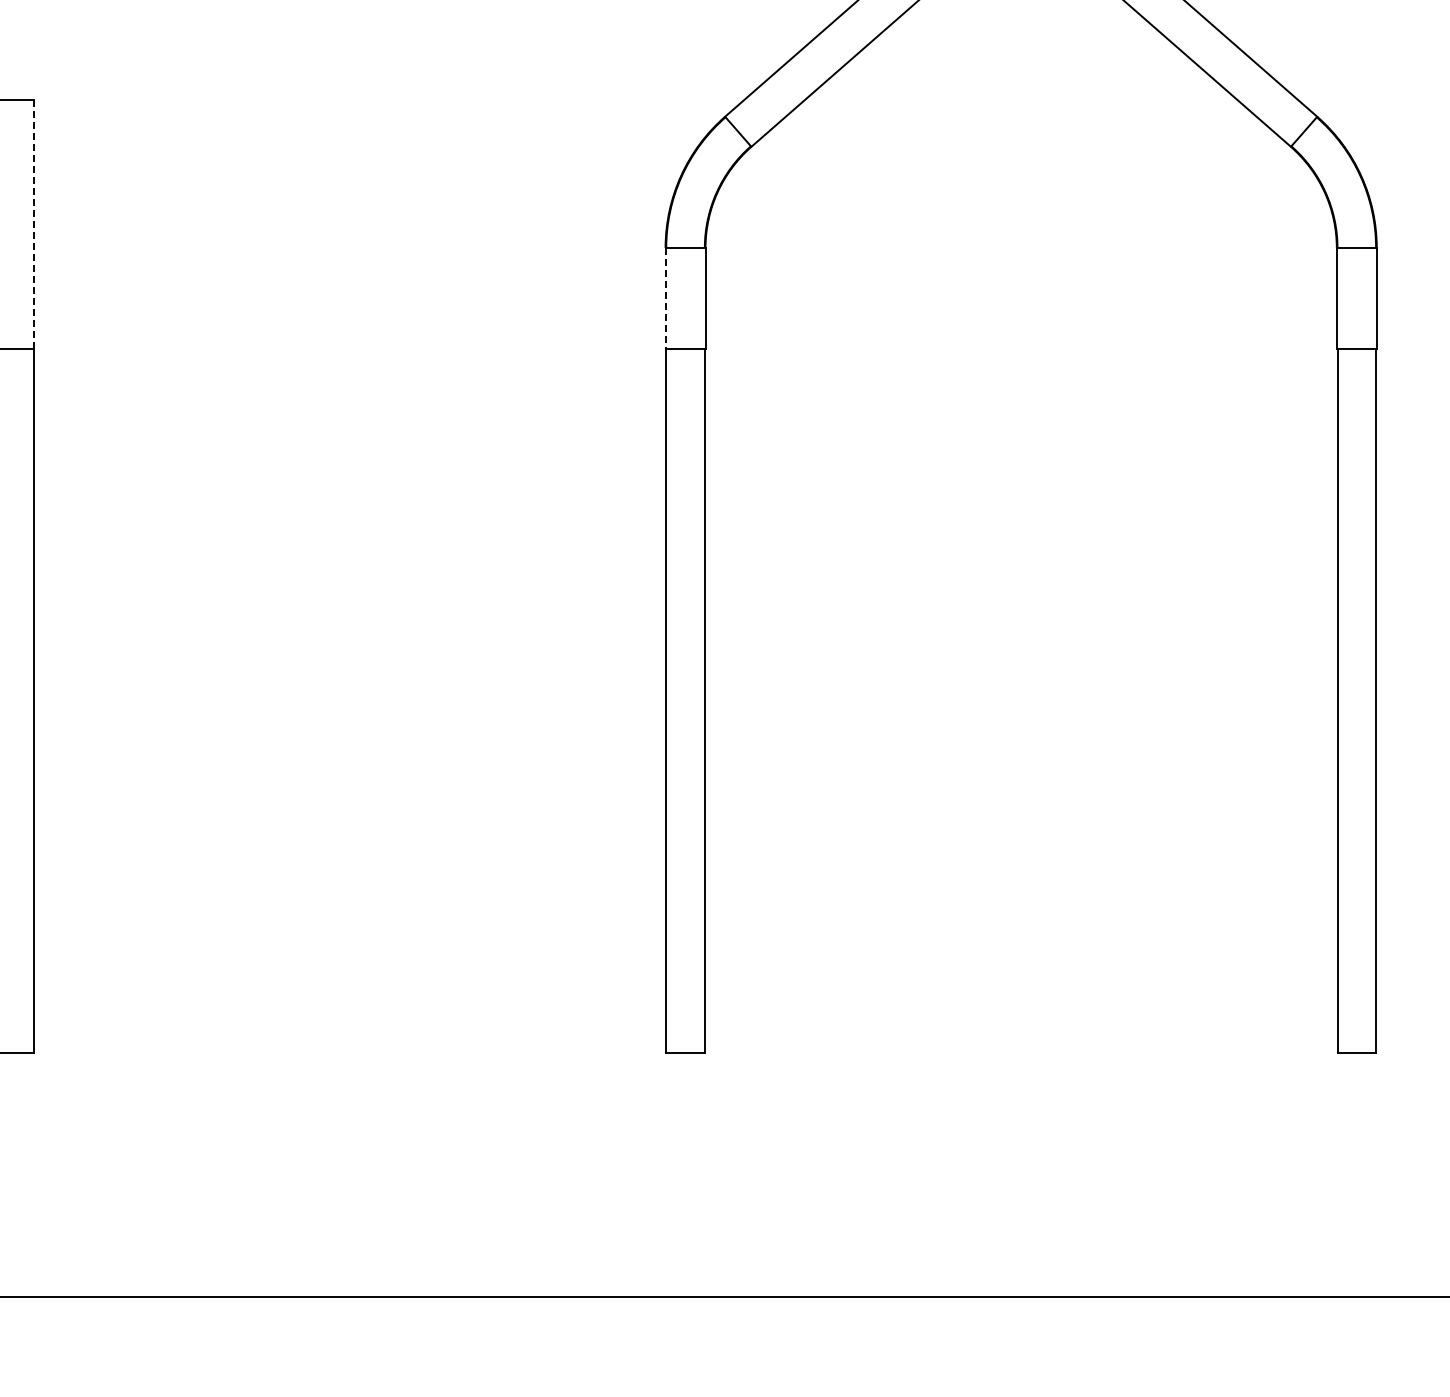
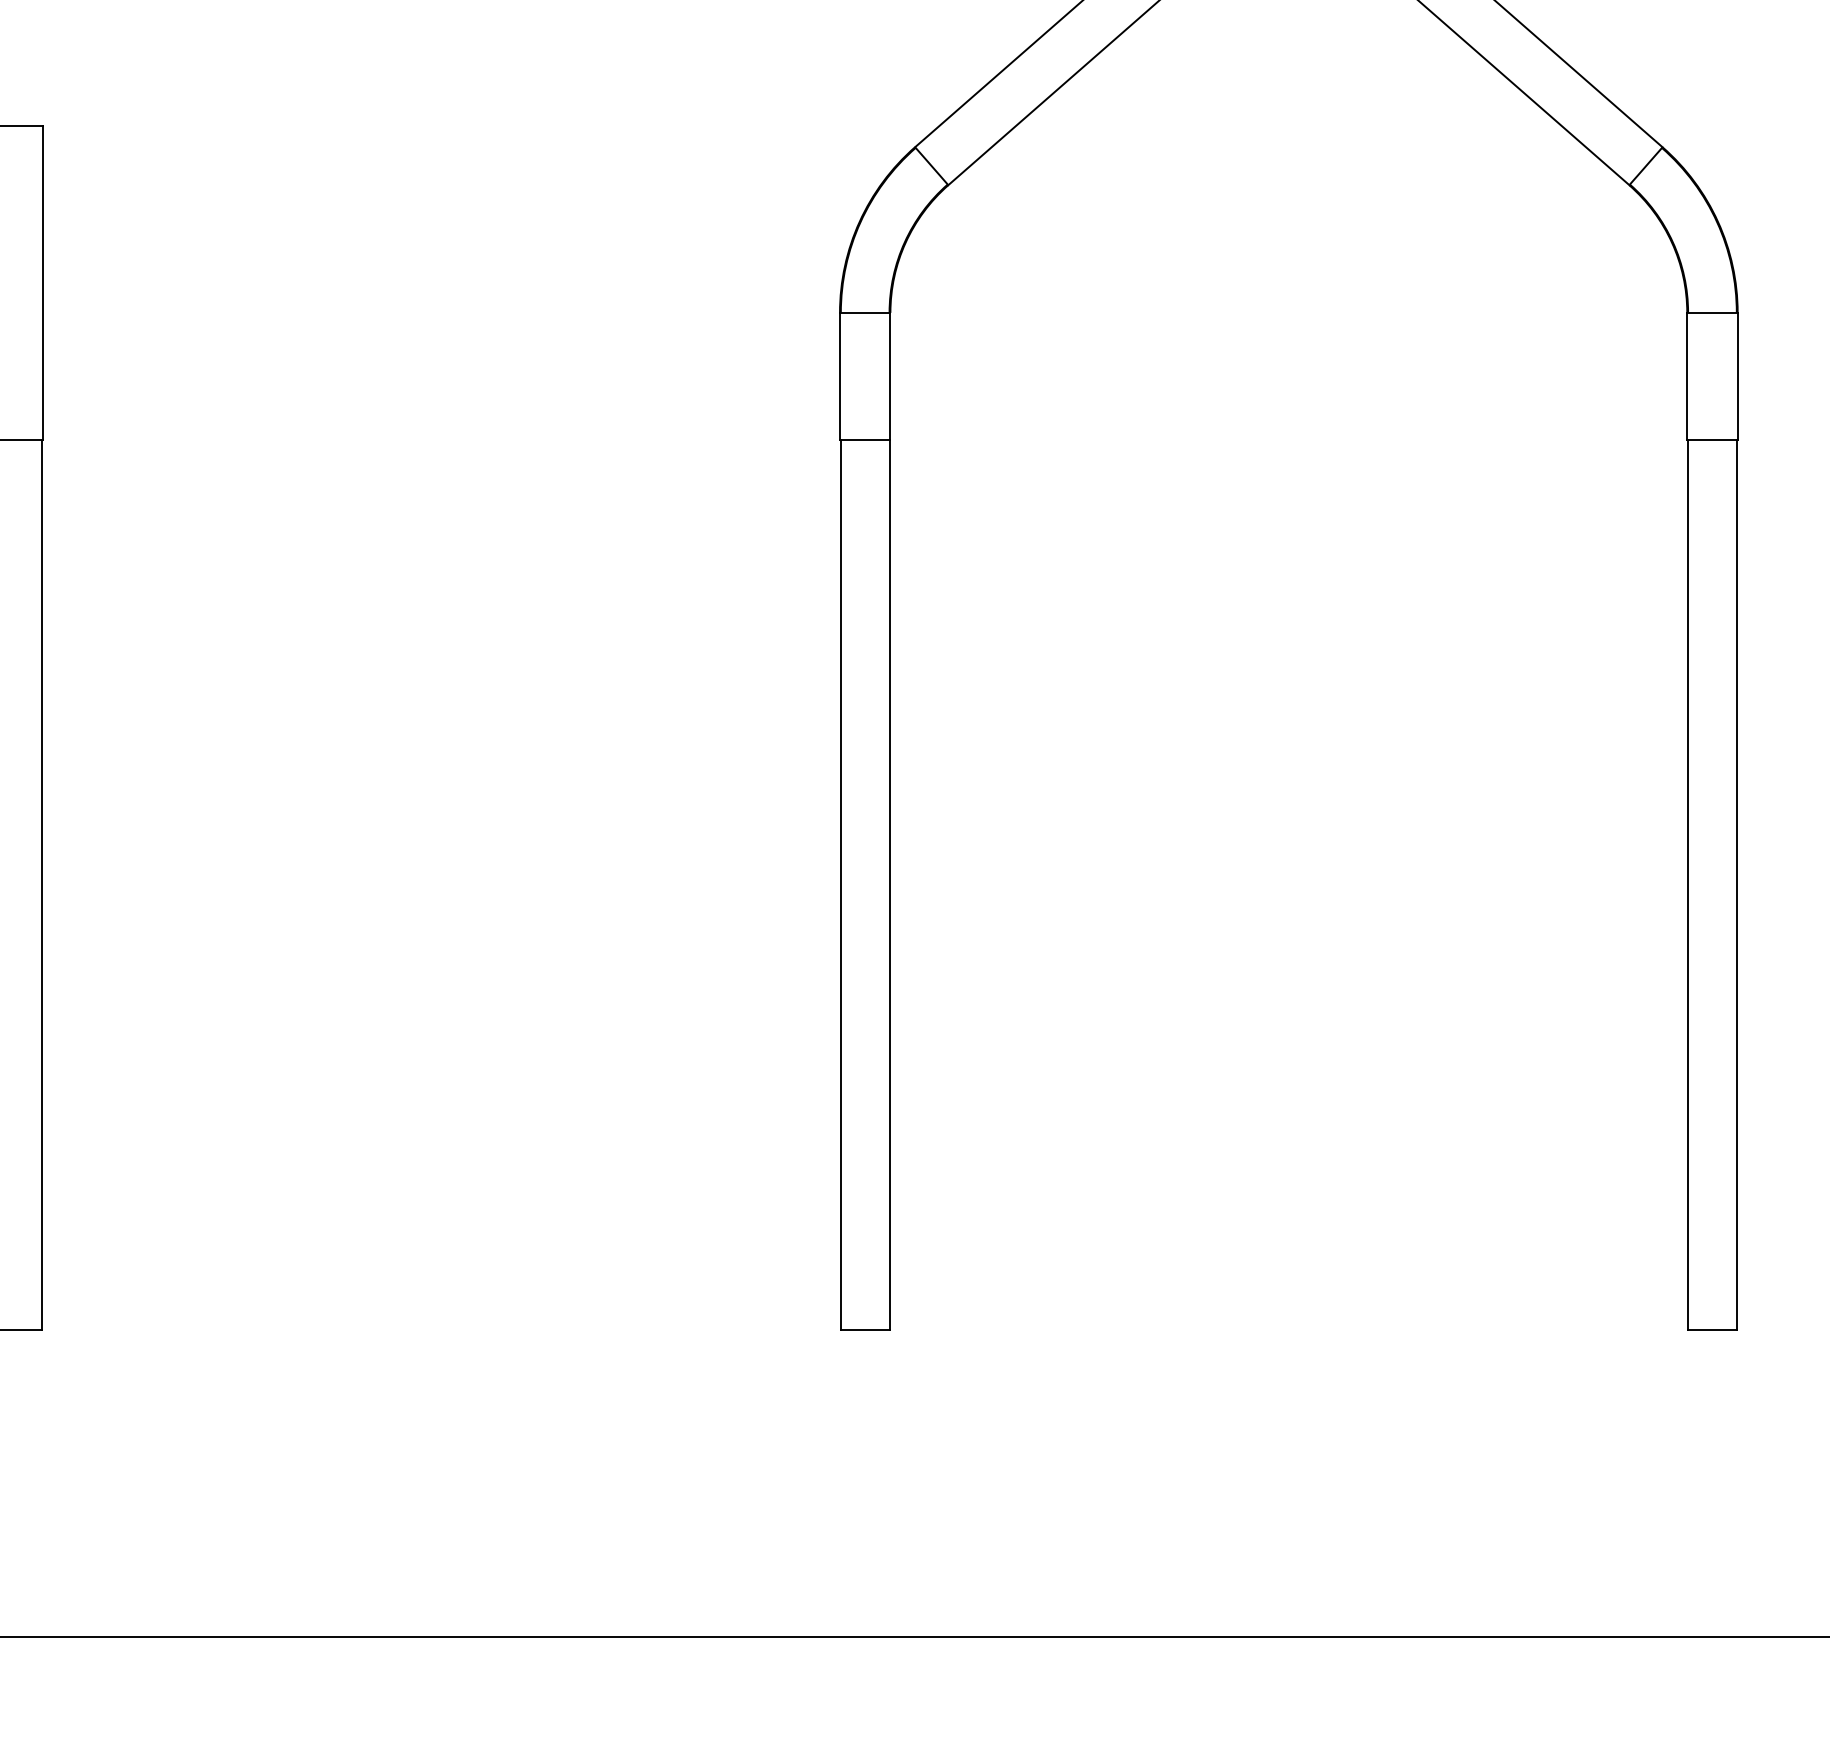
line: (34, 223) -> (43, 281), dashed -> solid
line: (665, 298) -> (839, 376), dashed -> solid

